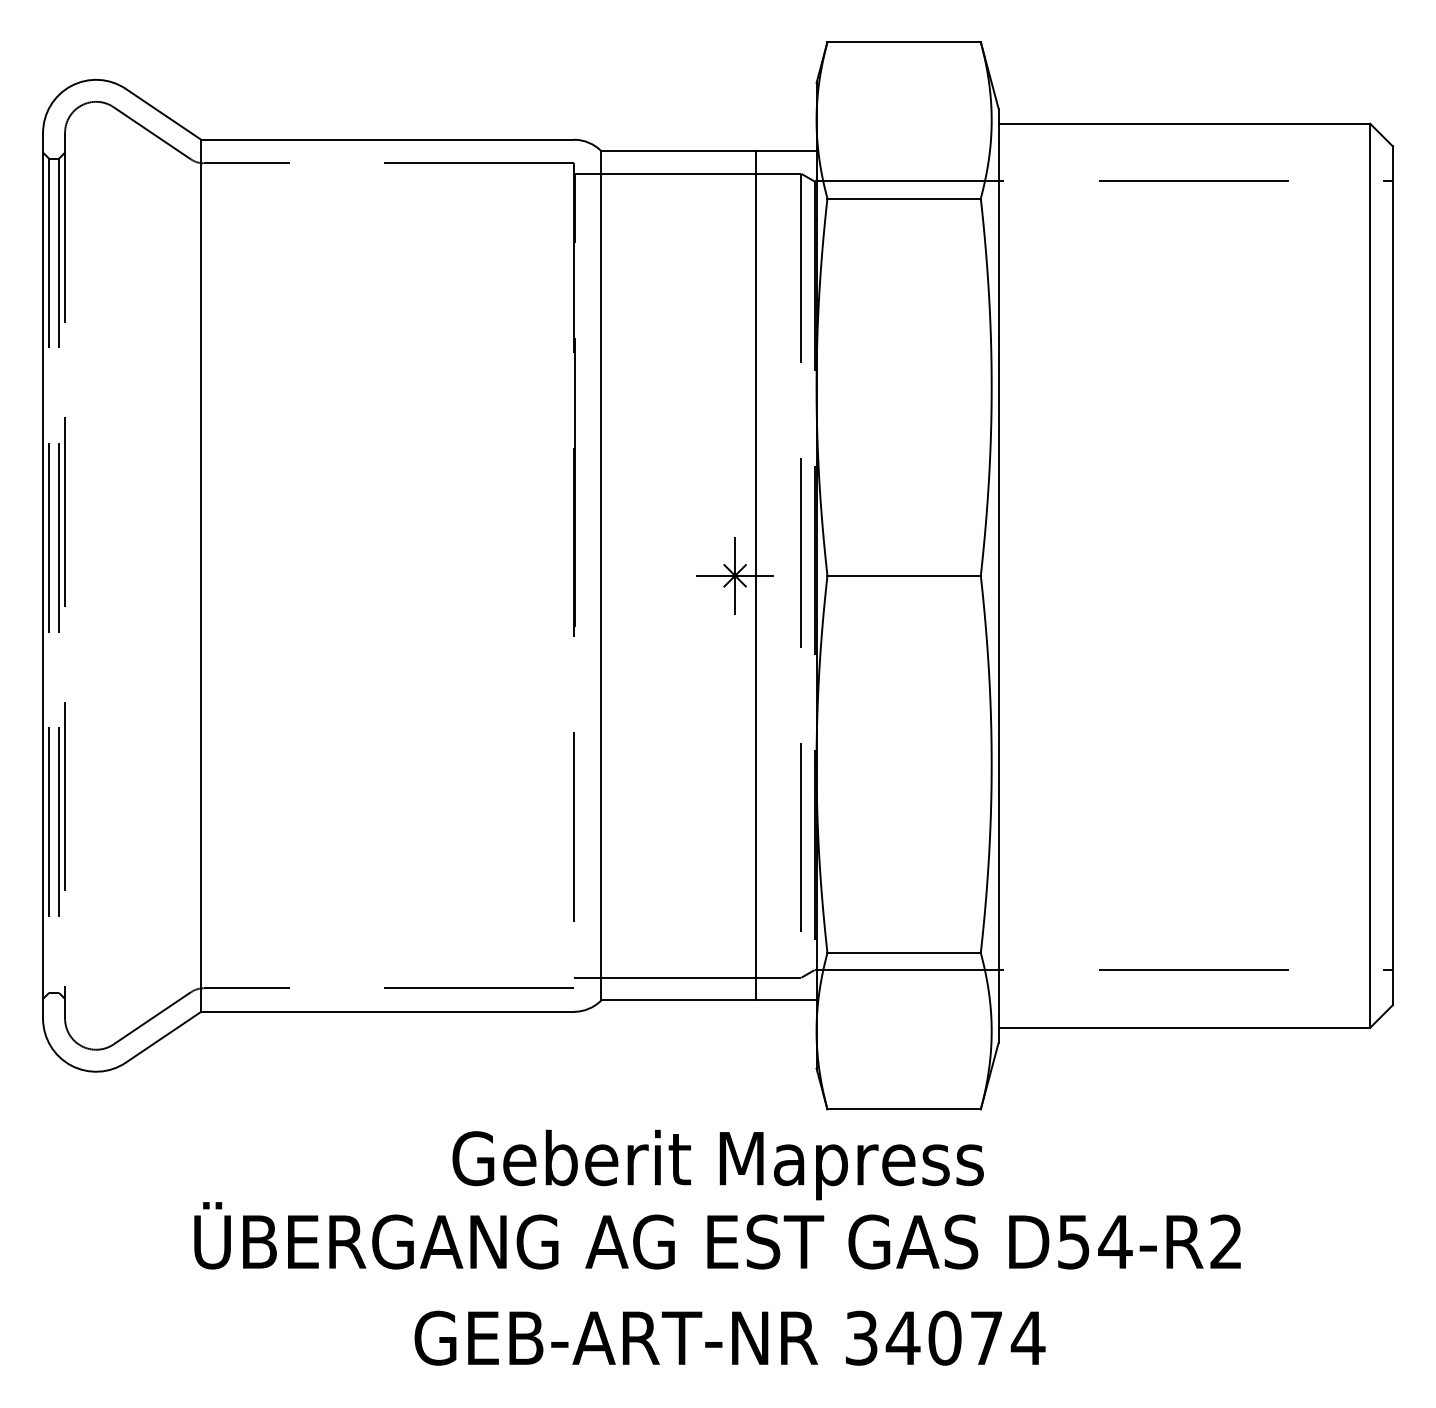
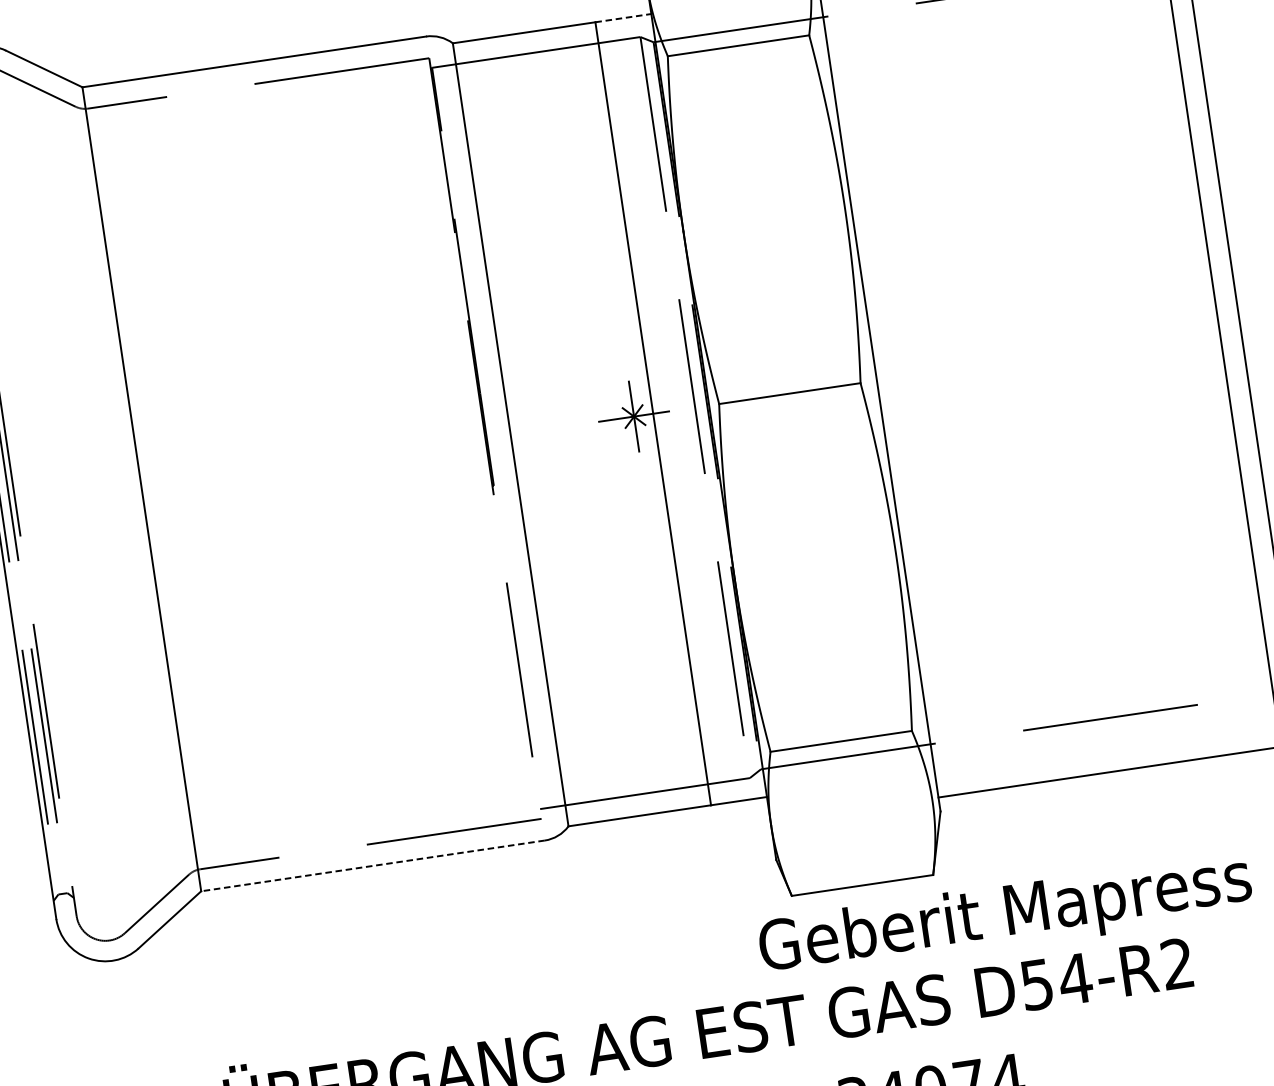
line: (786, 151) -> (623, 18), solid -> dashed
line: (387, 1011) -> (372, 865), solid -> dashed
text: (717, 1164) -> (1004, 916), moved

